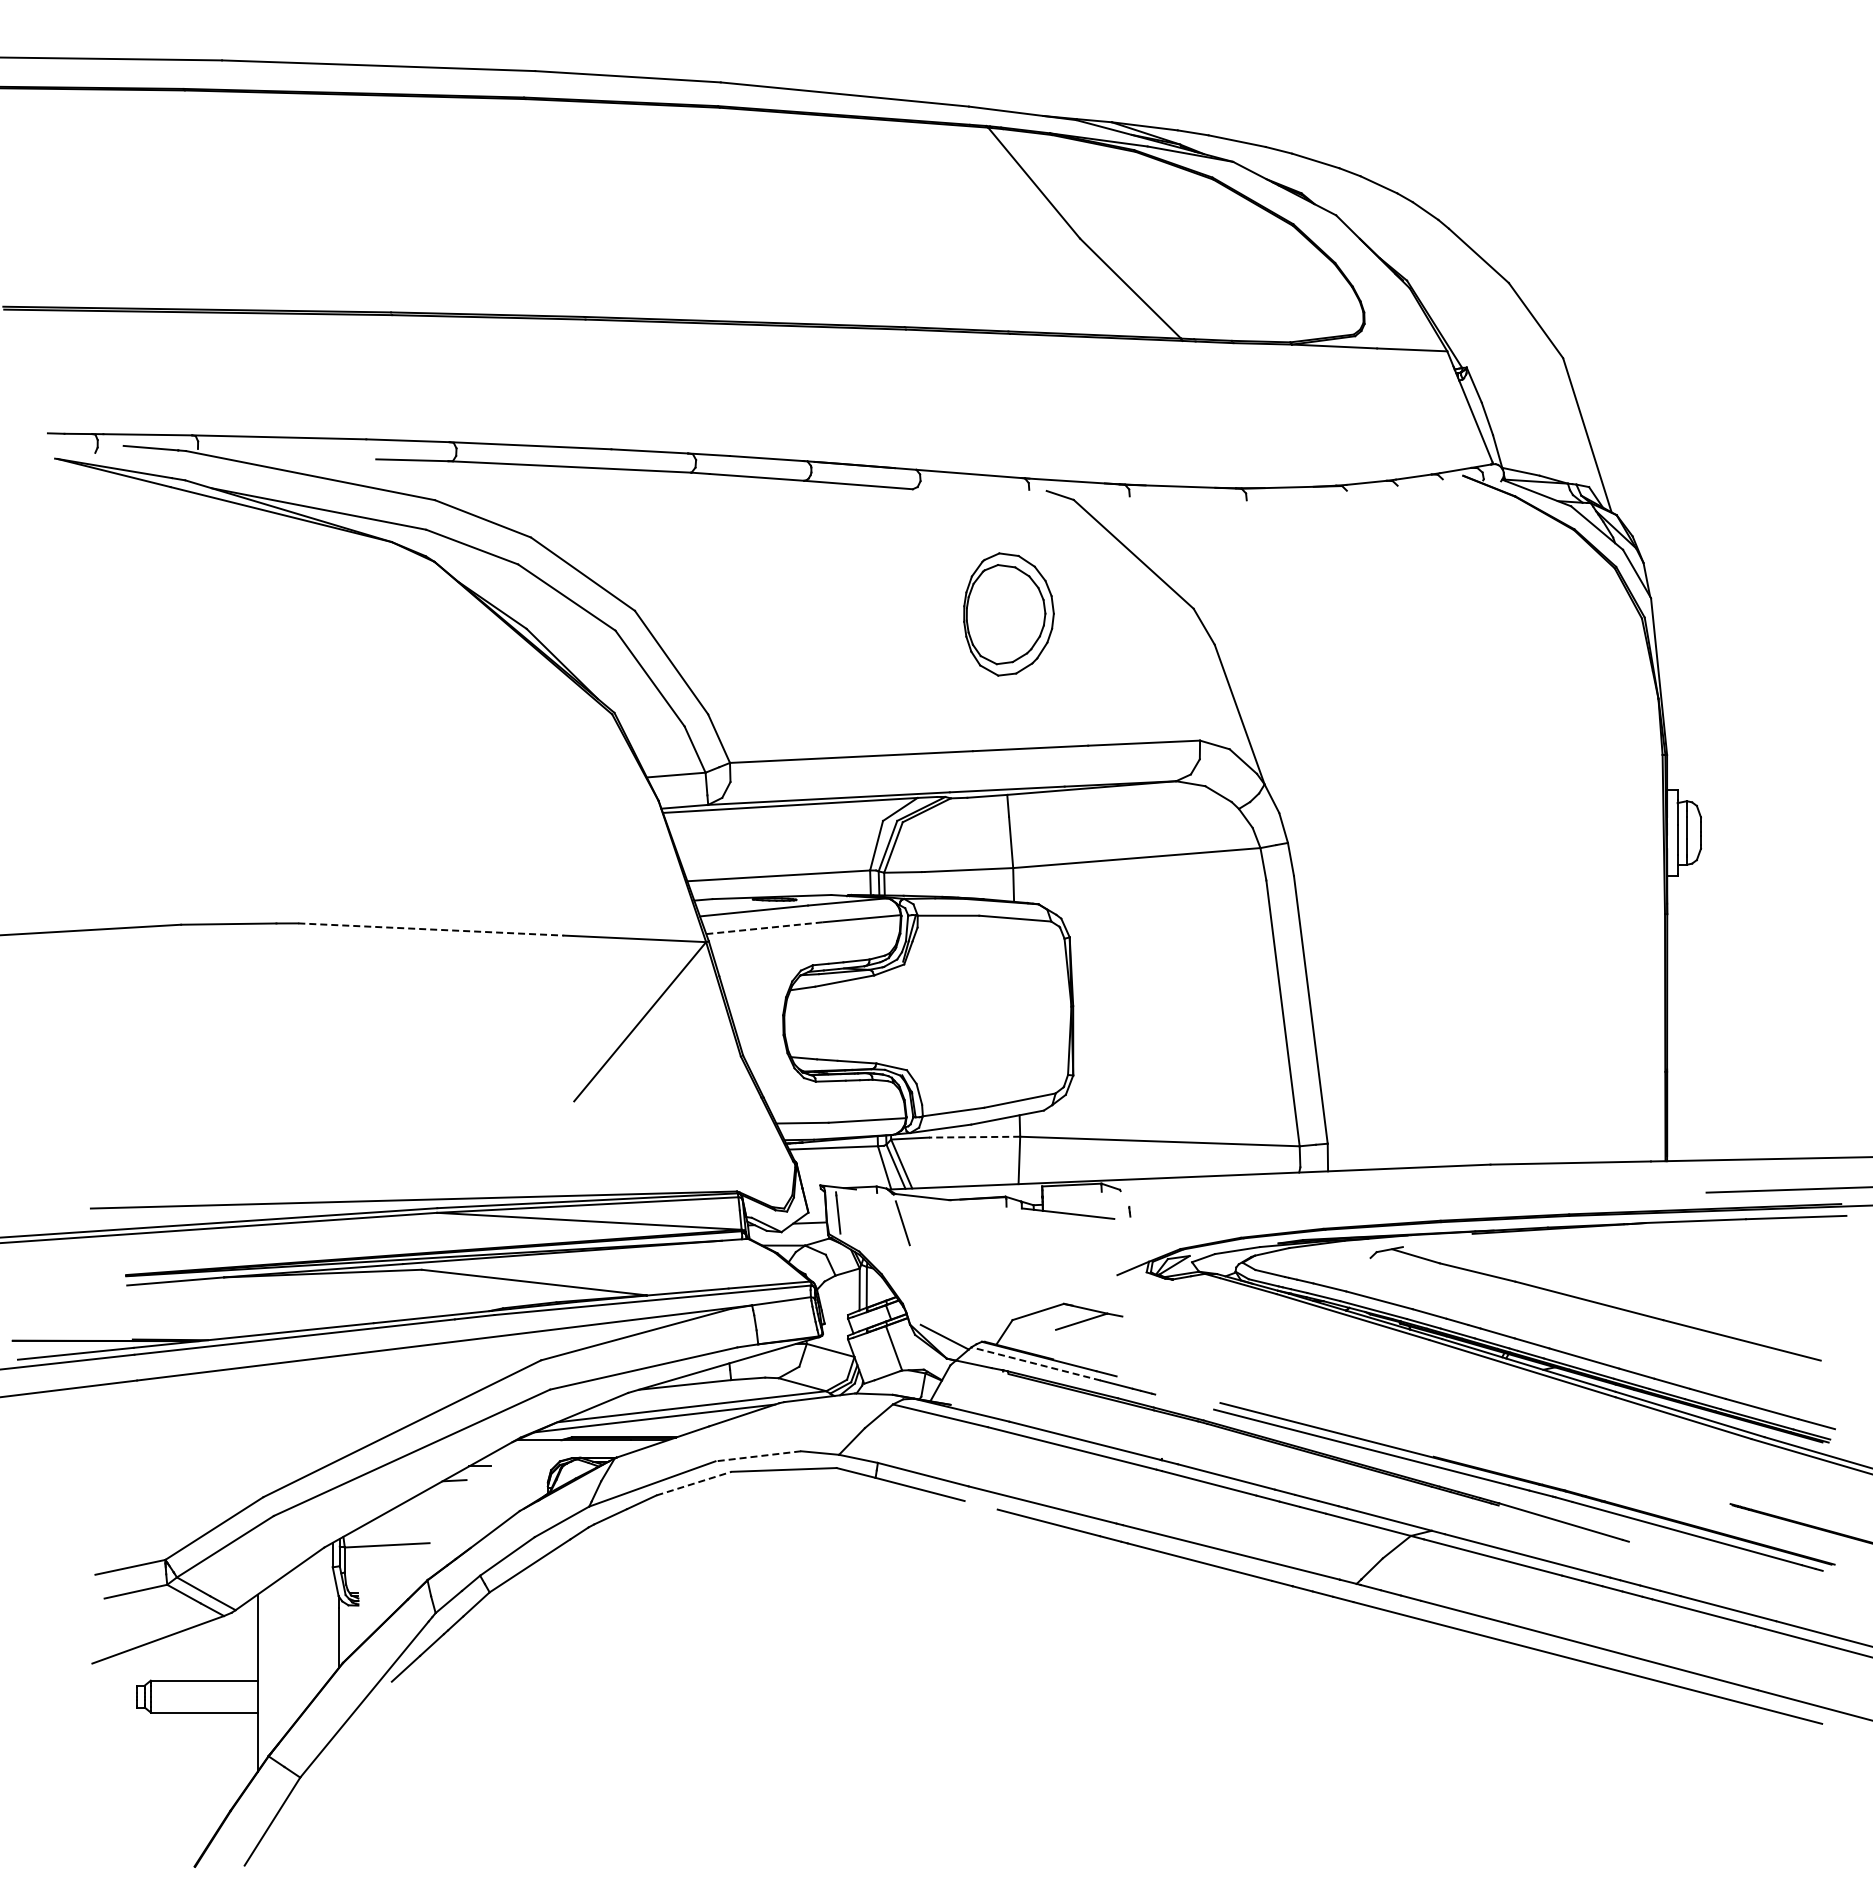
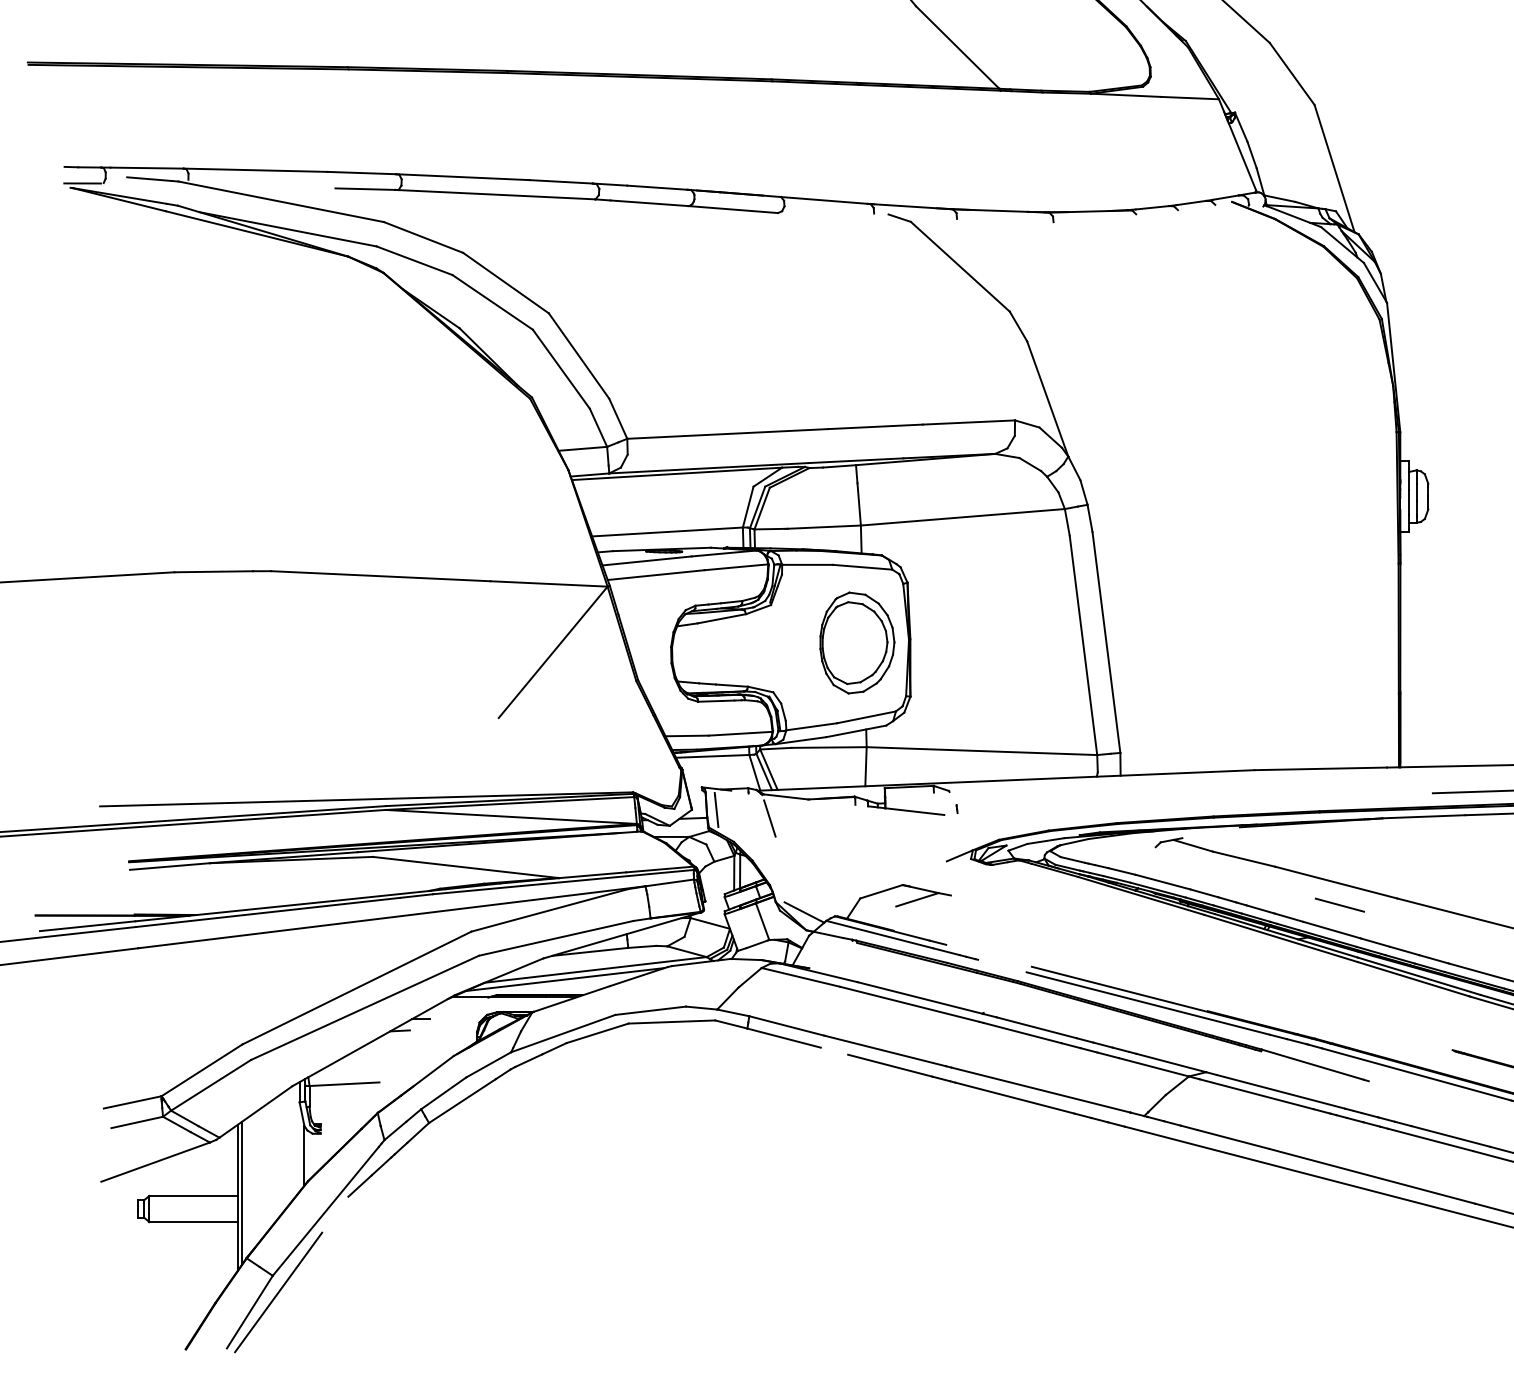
line: (69, 453) -> (82, 183), added
part: (1008, 614) -> (857, 643), moved
line: (764, 928) -> (655, 575), dashed -> solid
line: (431, 929) -> (381, 576), dashed -> solid
line: (974, 1137) -> (828, 747), dashed -> solid
line: (1593, 1328) -> (1339, 905), added
line: (1036, 1363) -> (880, 934), dashed -> solid
line: (757, 1456) -> (649, 1010), dashed -> solid
line: (694, 1483) -> (598, 1033), dashed -> solid
line: (263, 1676) -> (242, 1192), added
line: (307, 1797) -> (278, 1292), added

